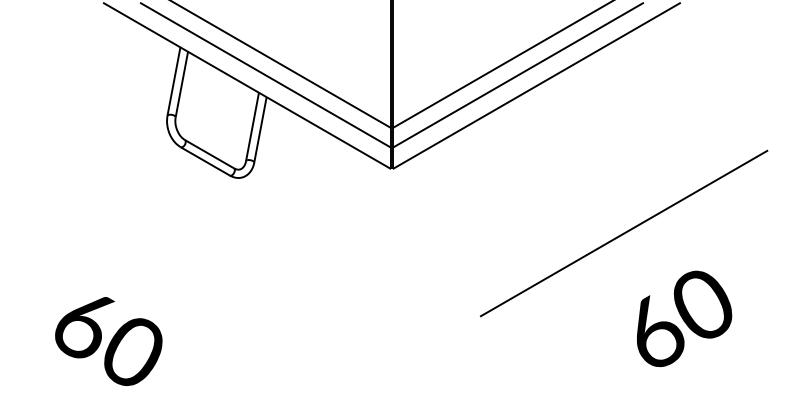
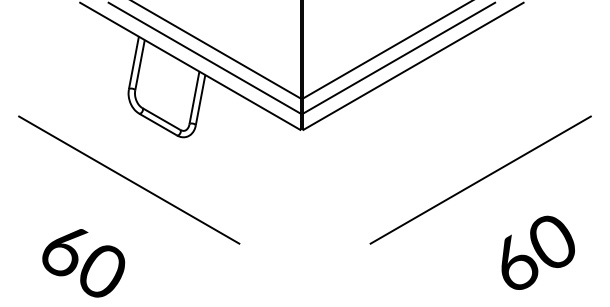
line: (168, 232) -> (129, 179), added
text: (683, 318) -> (537, 252), moved

